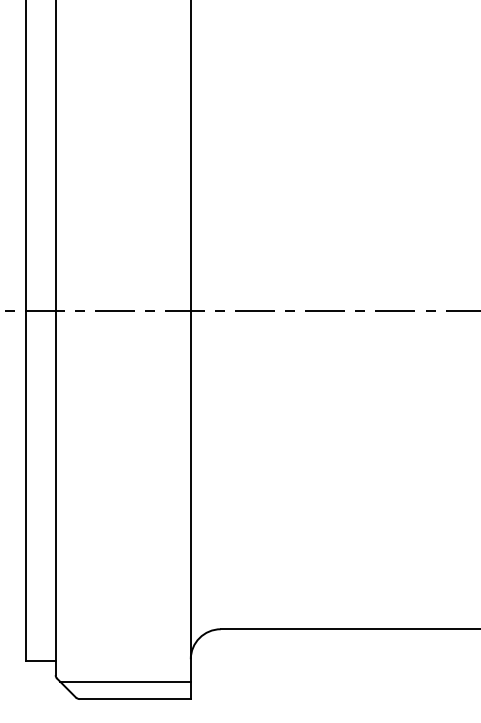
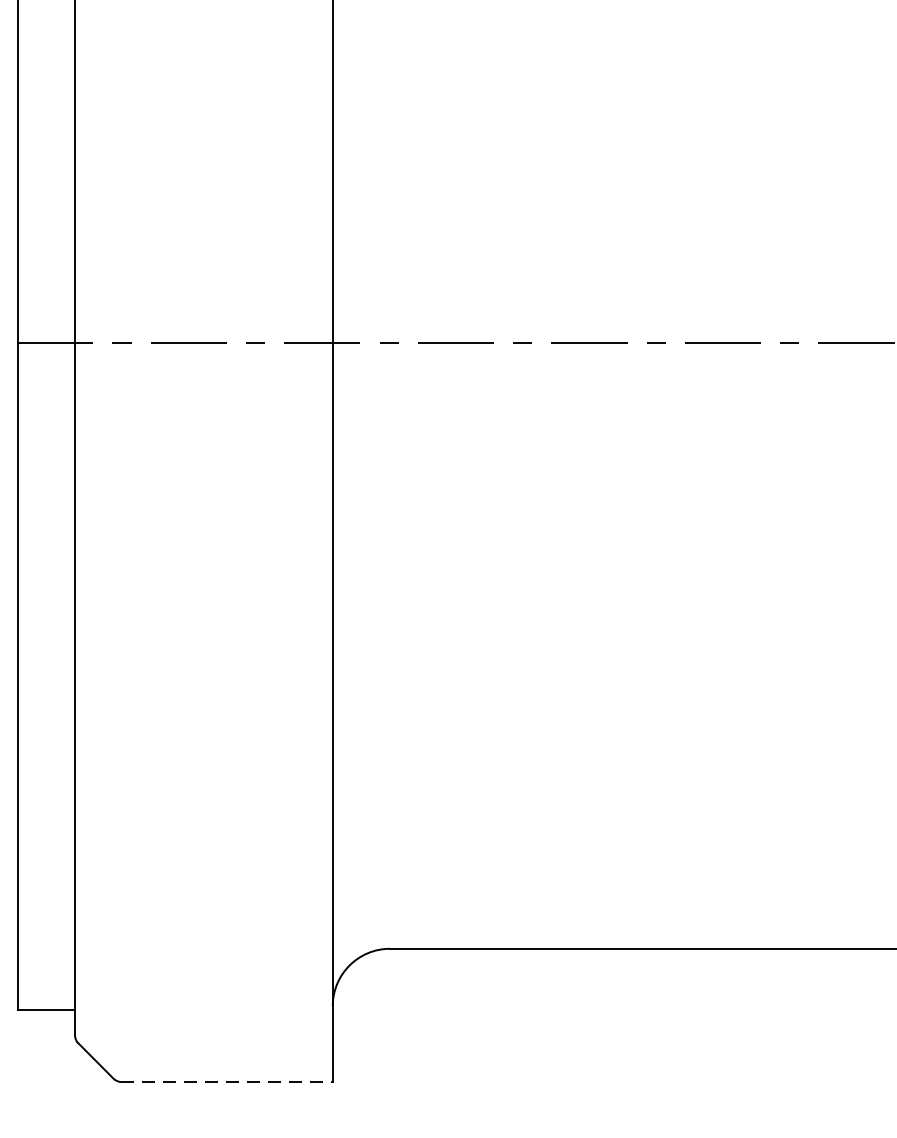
line: (125, 681) -> (208, 1048), removed
line: (135, 699) -> (227, 1082), solid -> dashed

